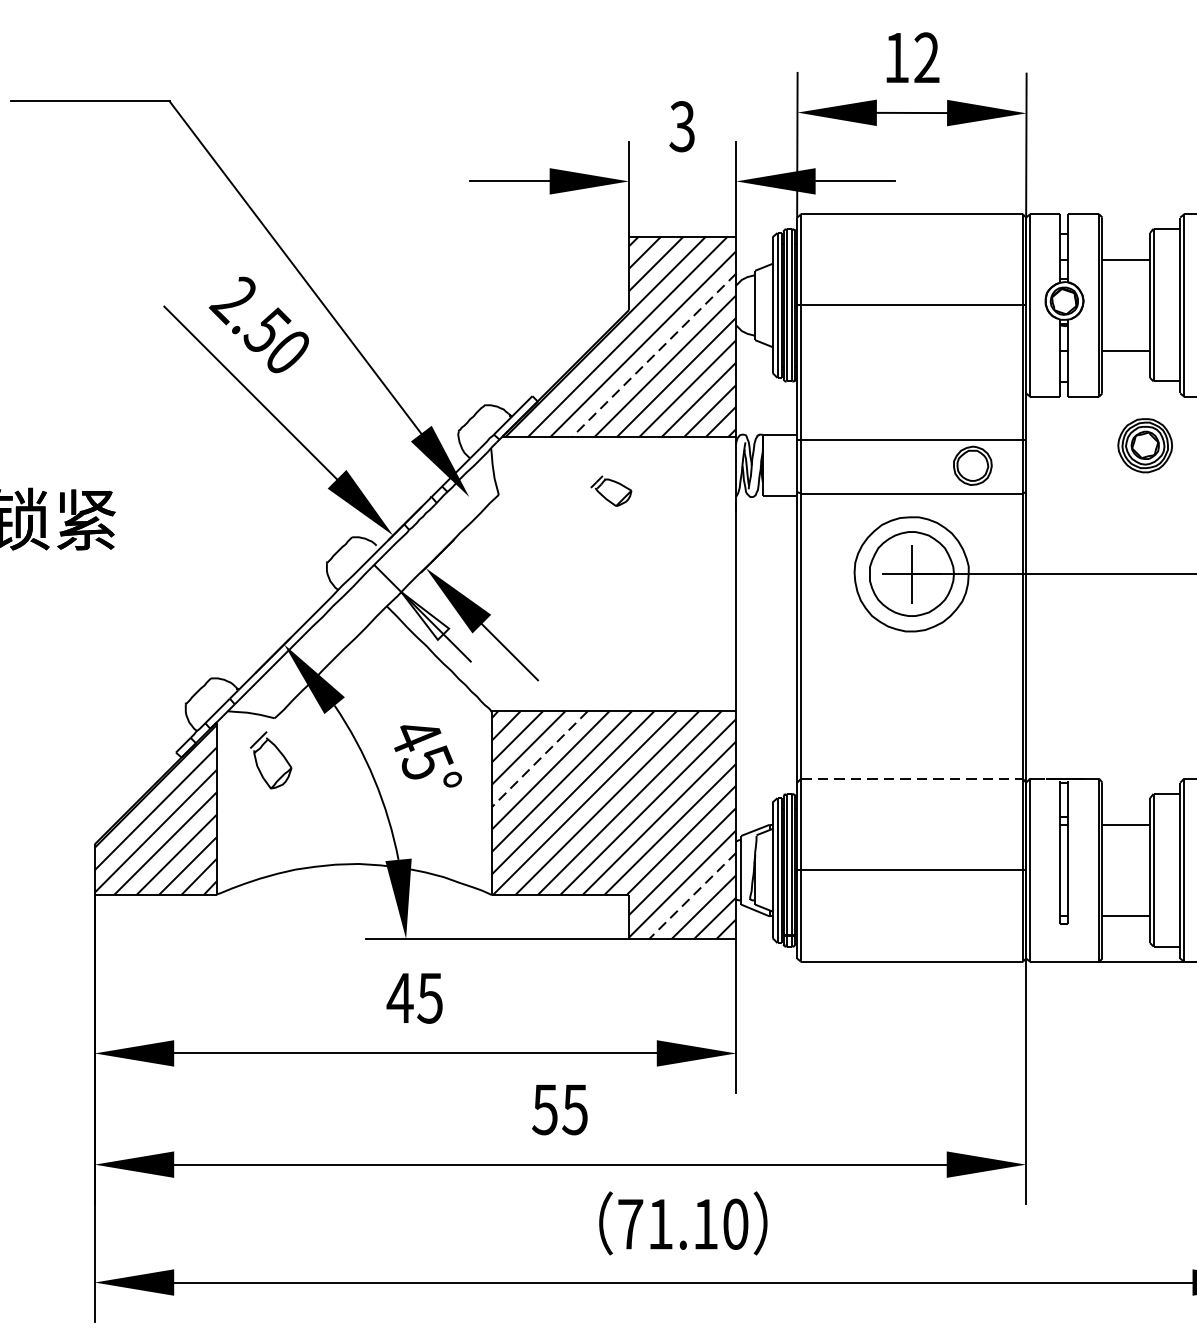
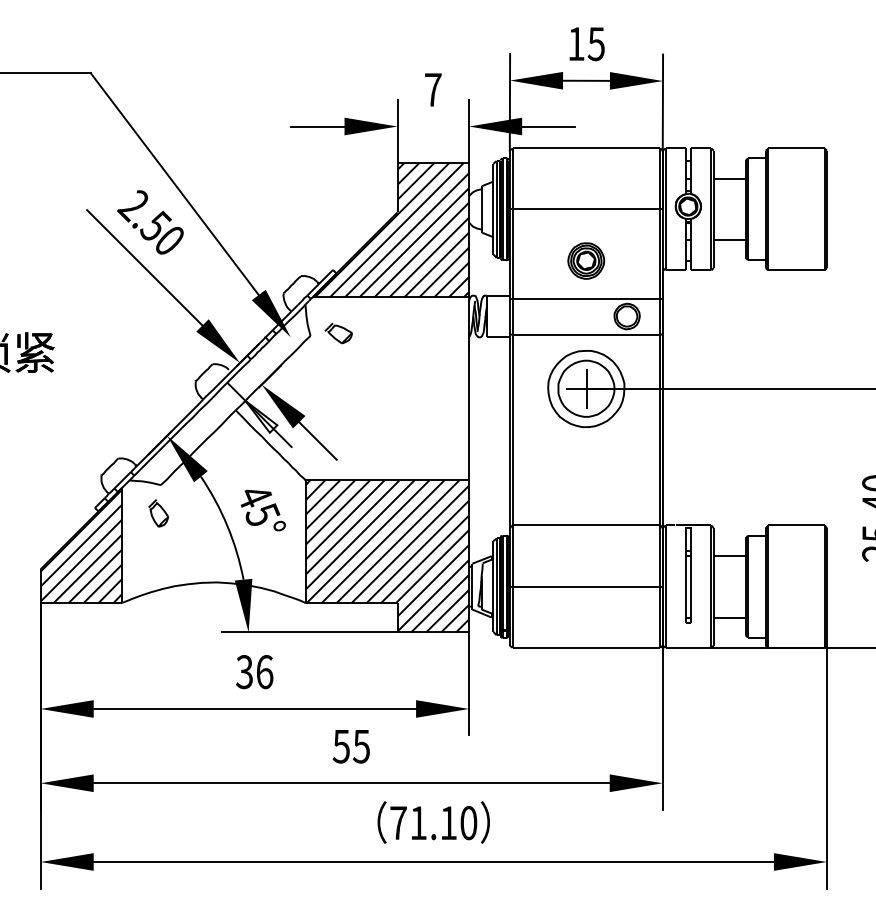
text: (925, 58) -> (595, 44), 12 -> 15
text: (681, 125) -> (432, 89), 3 -> 7
line: (654, 355) -> (414, 242), dashed -> solid
part: (1145, 444) -> (586, 260), moved
part: (611, 491) -> (338, 333), moved
line: (539, 759) -> (337, 512), dashed -> solid
part: (271, 760) -> (158, 513), size x0.71
line: (911, 778) -> (586, 525), dashed -> solid
line: (693, 895) -> (440, 603), dashed -> solid
text: (414, 998) -> (254, 672), 45 -> 36

